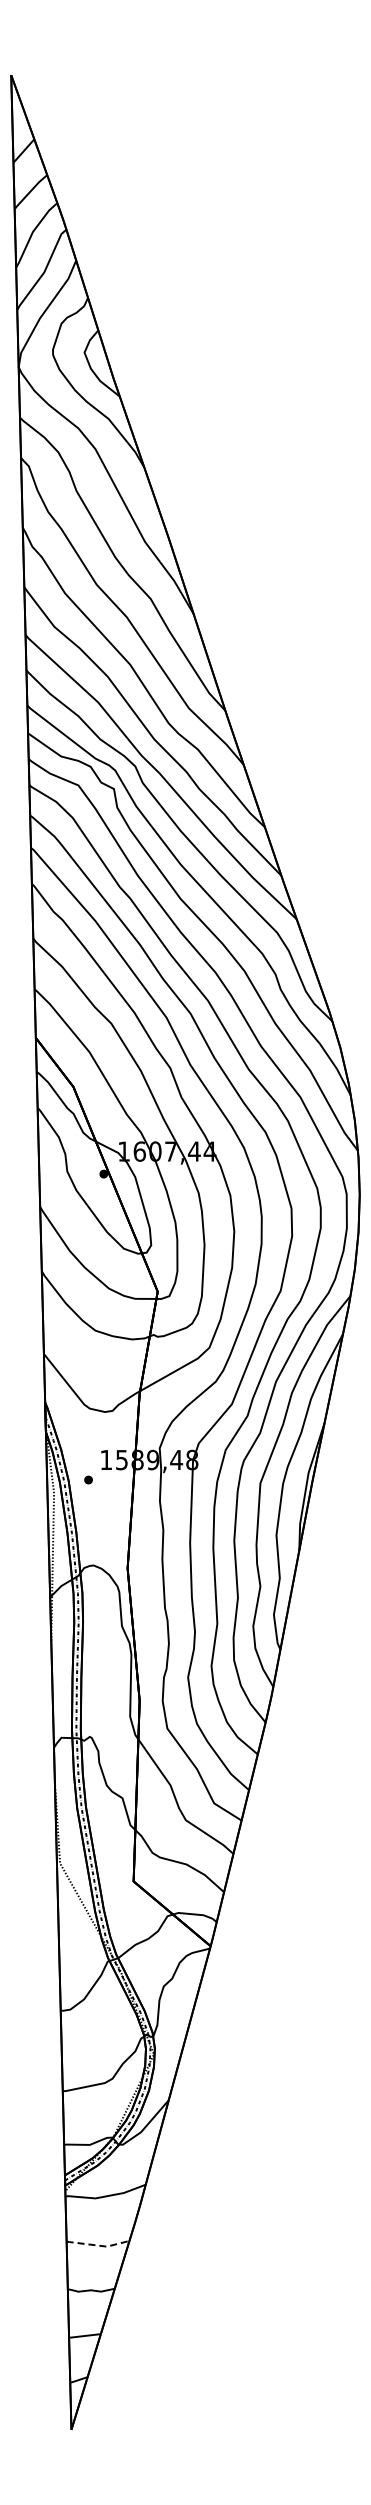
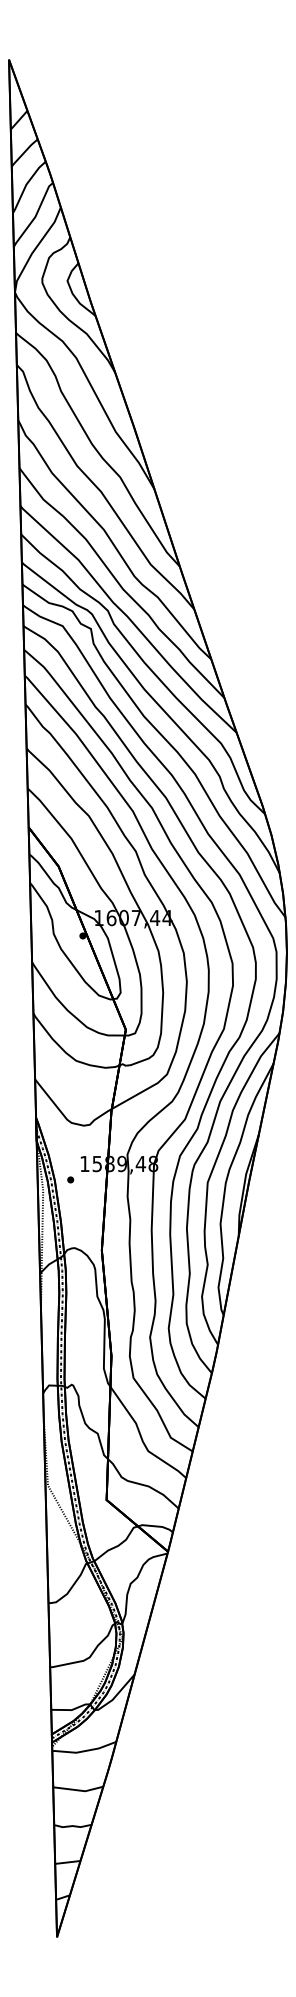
line: (98, 2245) -> (78, 1790), dashed -> solid

